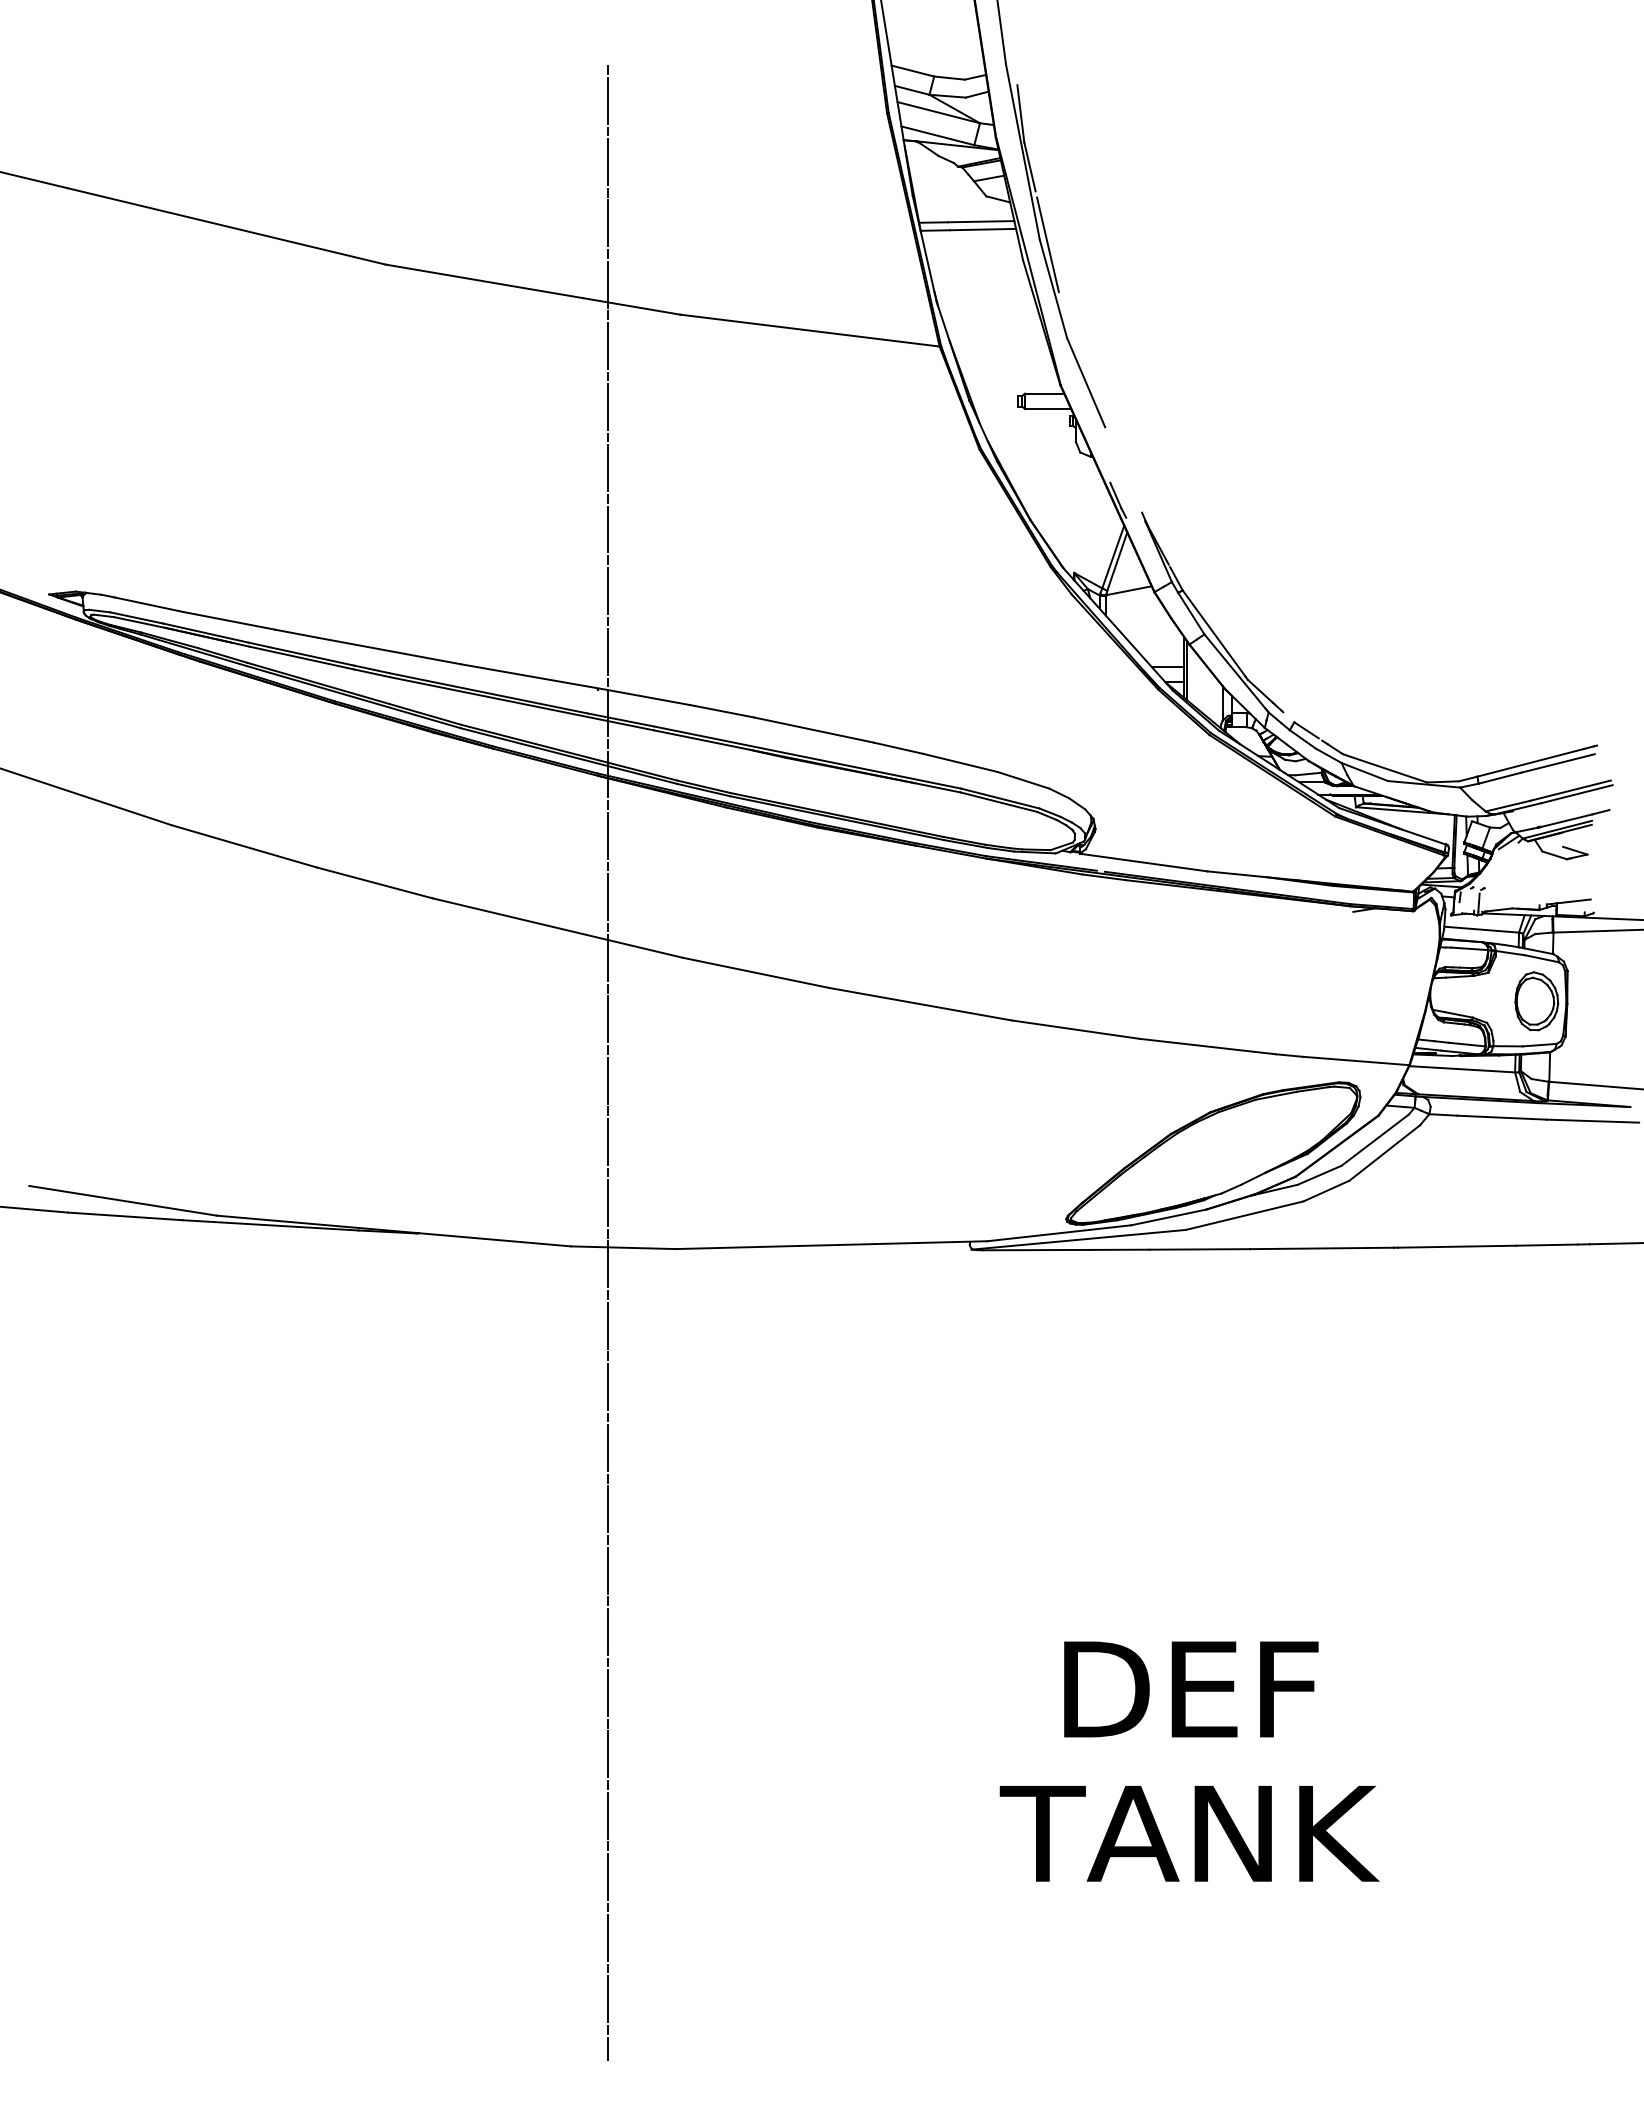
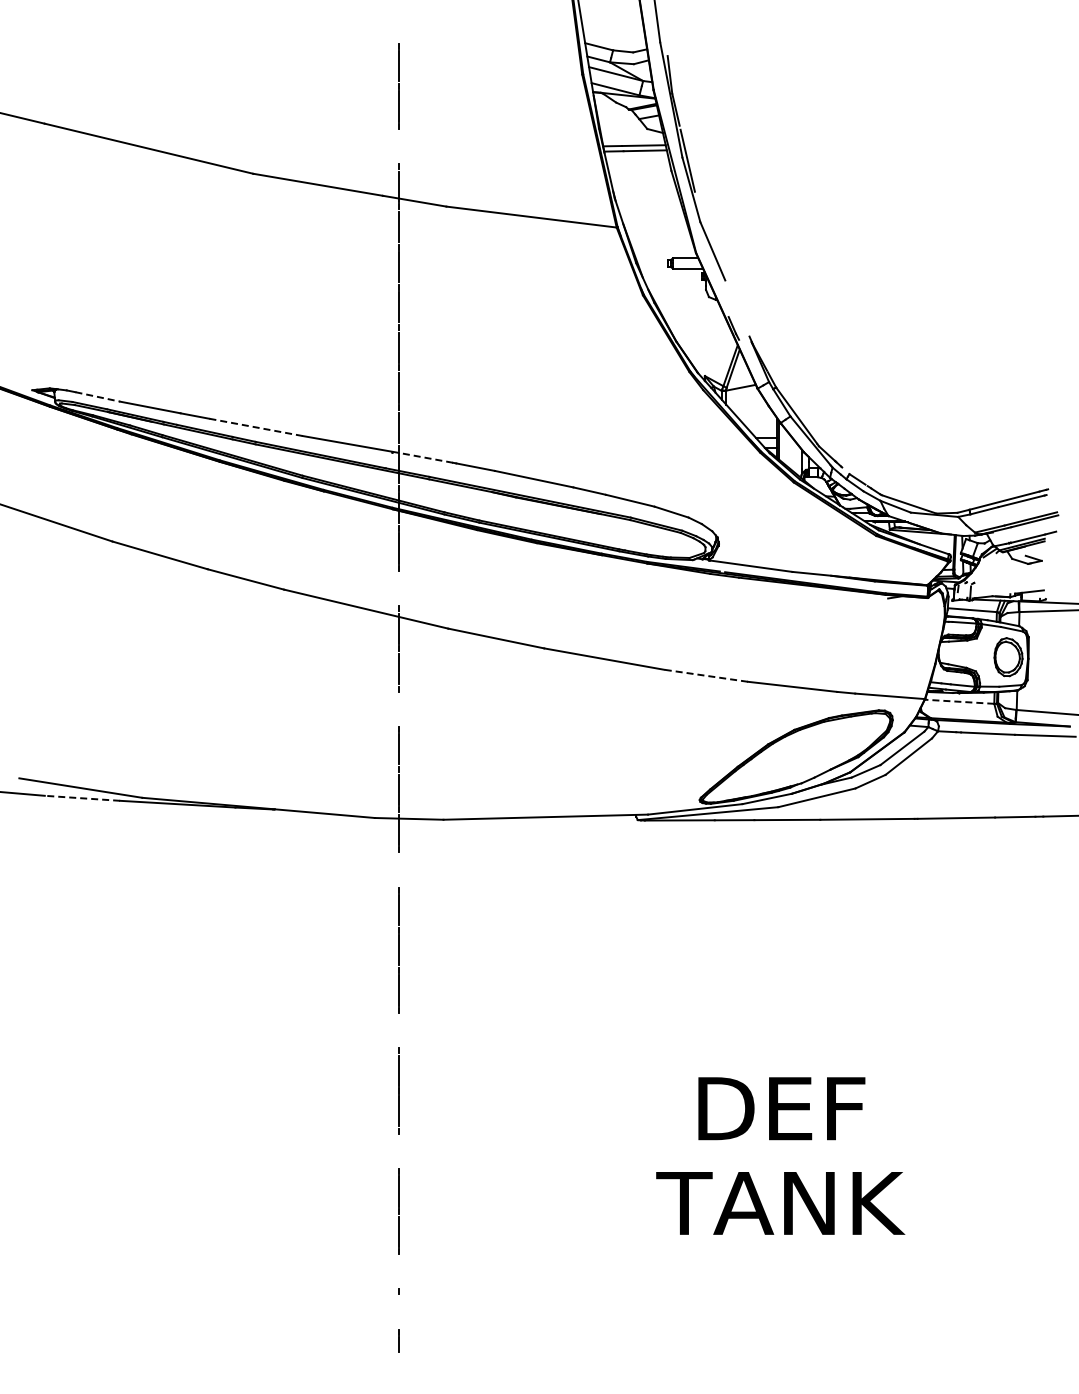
line: (607, 223) -> (398, 146), removed
line: (148, 604) -> (97, 396), solid -> dashed
line: (389, 651) -> (255, 427), solid -> dashed
line: (648, 697) -> (425, 457), solid -> dashed
line: (607, 896) -> (398, 588), removed
line: (1074, 1029) -> (705, 675), solid -> dashed
line: (1462, 1068) -> (959, 701), solid -> dashed
line: (607, 1081) -> (398, 709), removed
line: (125, 1216) -> (82, 798), solid -> dashed
line: (607, 1324) -> (398, 869), removed
line: (607, 1570) -> (398, 1030), removed
line: (607, 1754) -> (398, 1151), removed
line: (607, 1937) -> (398, 1271), removed
line: (607, 1998) -> (398, 1311), removed

